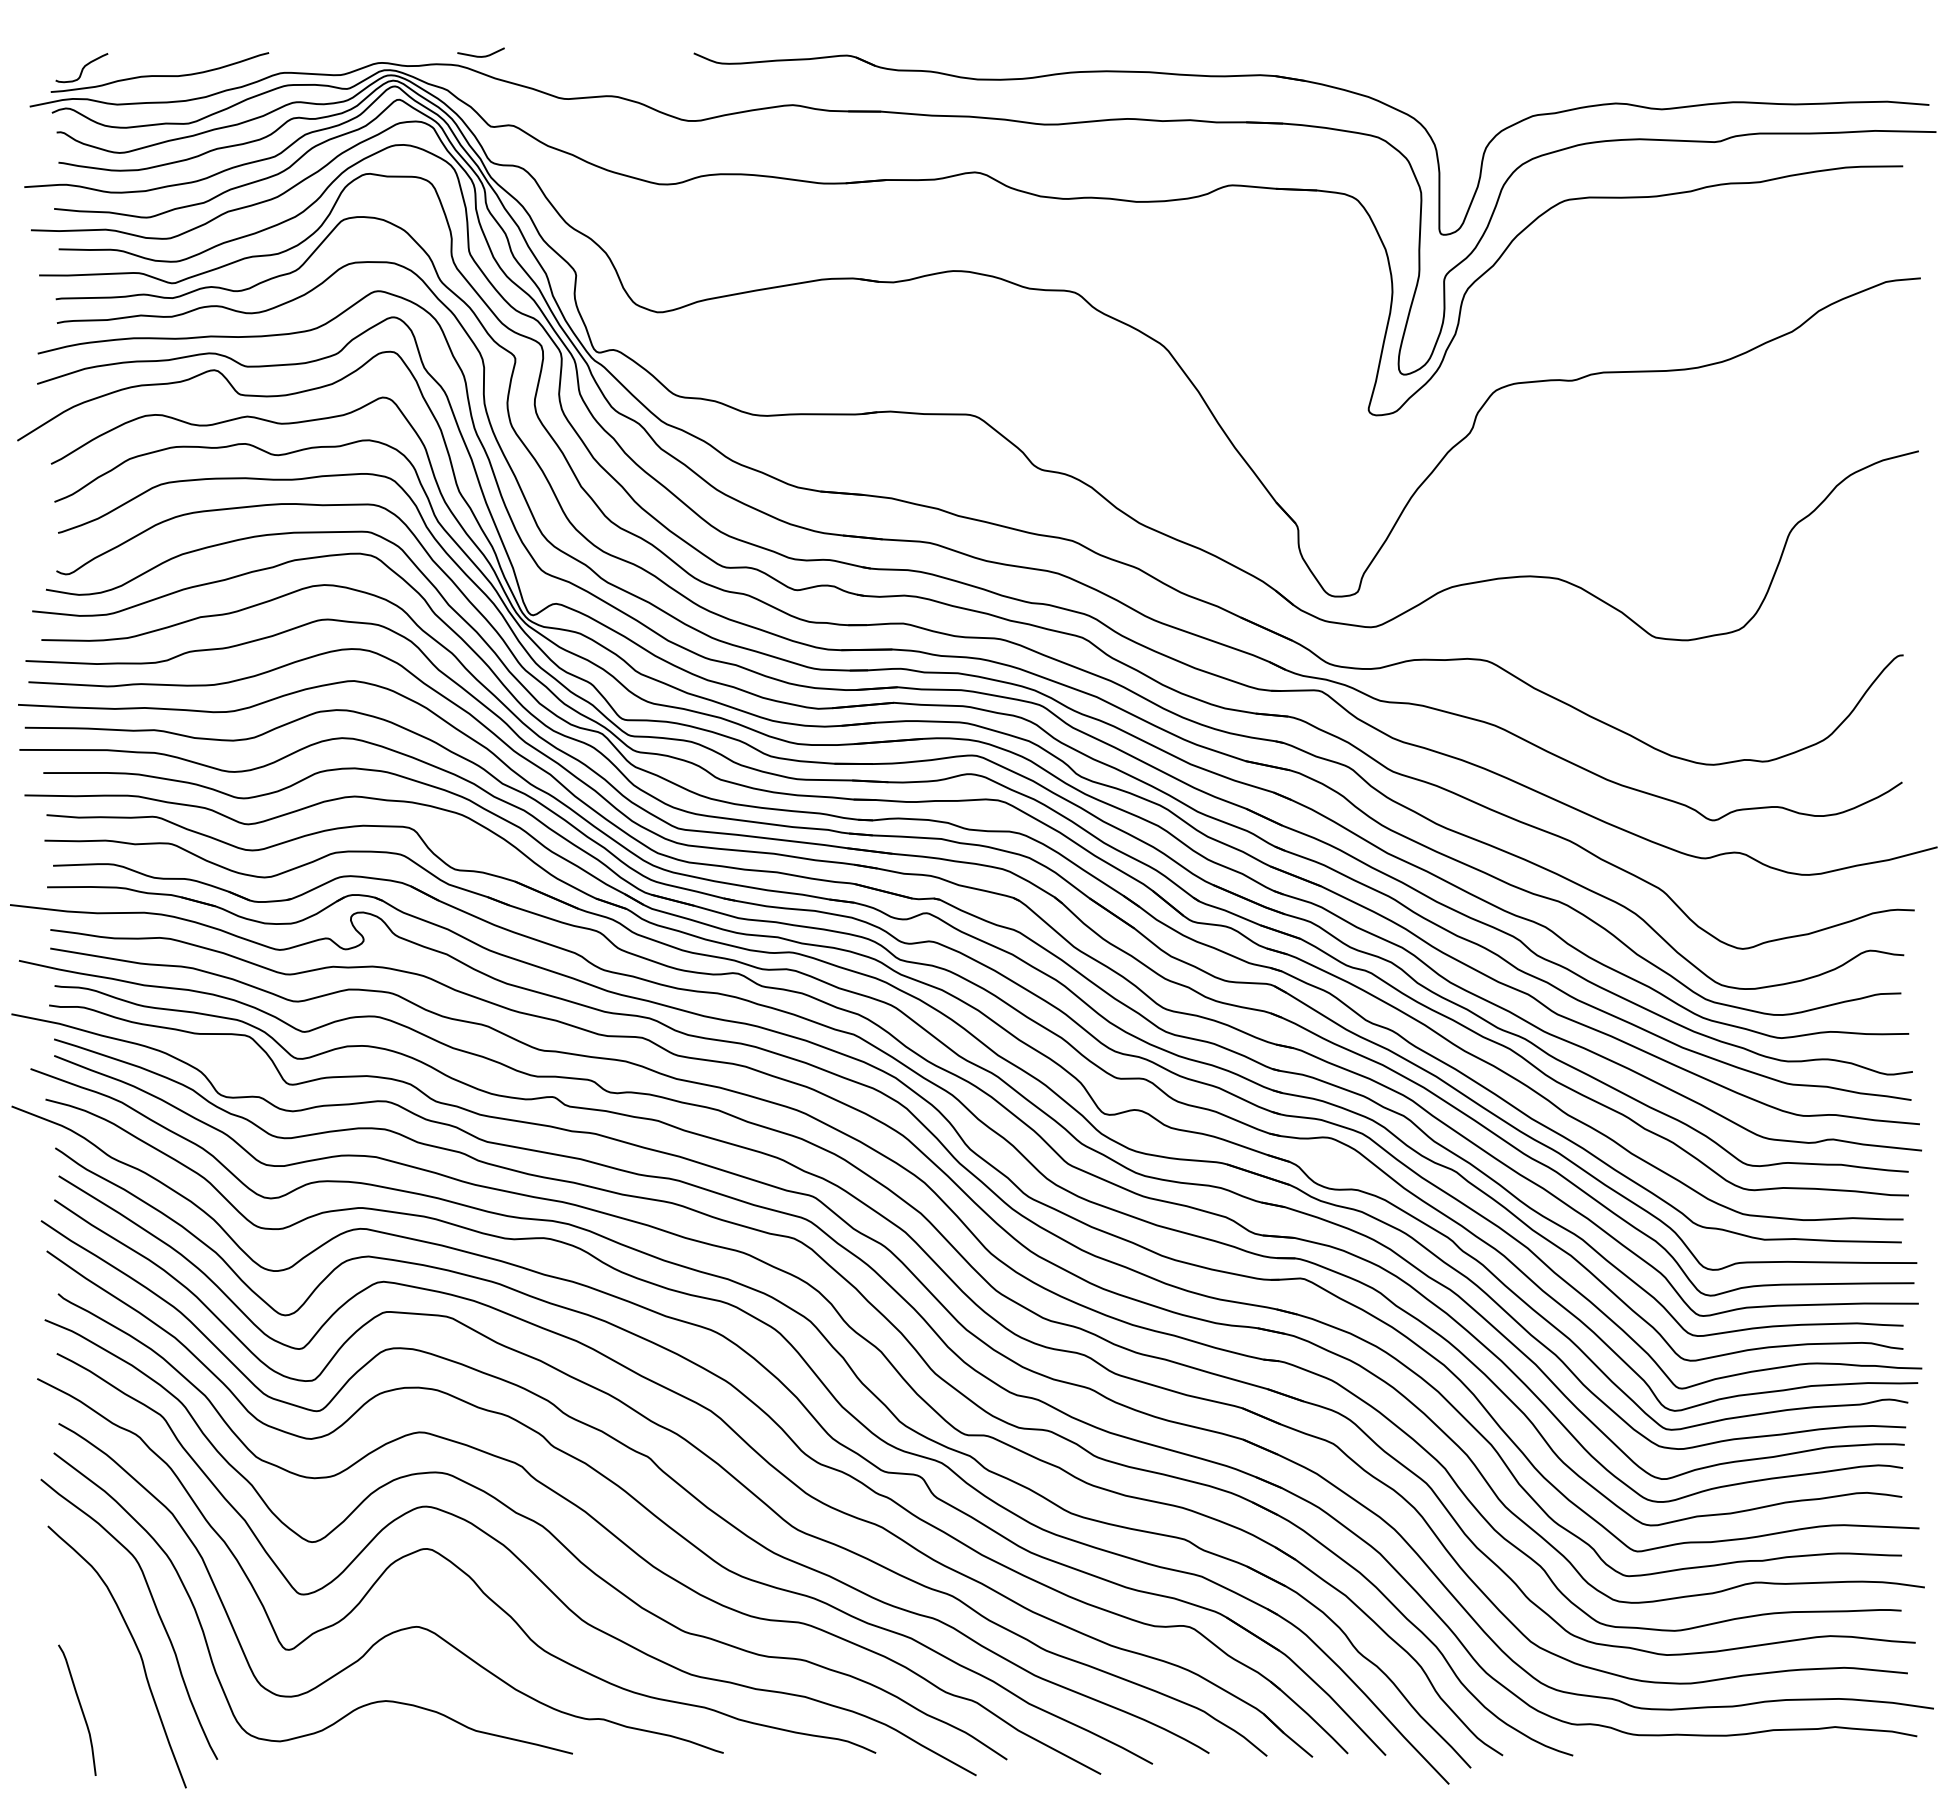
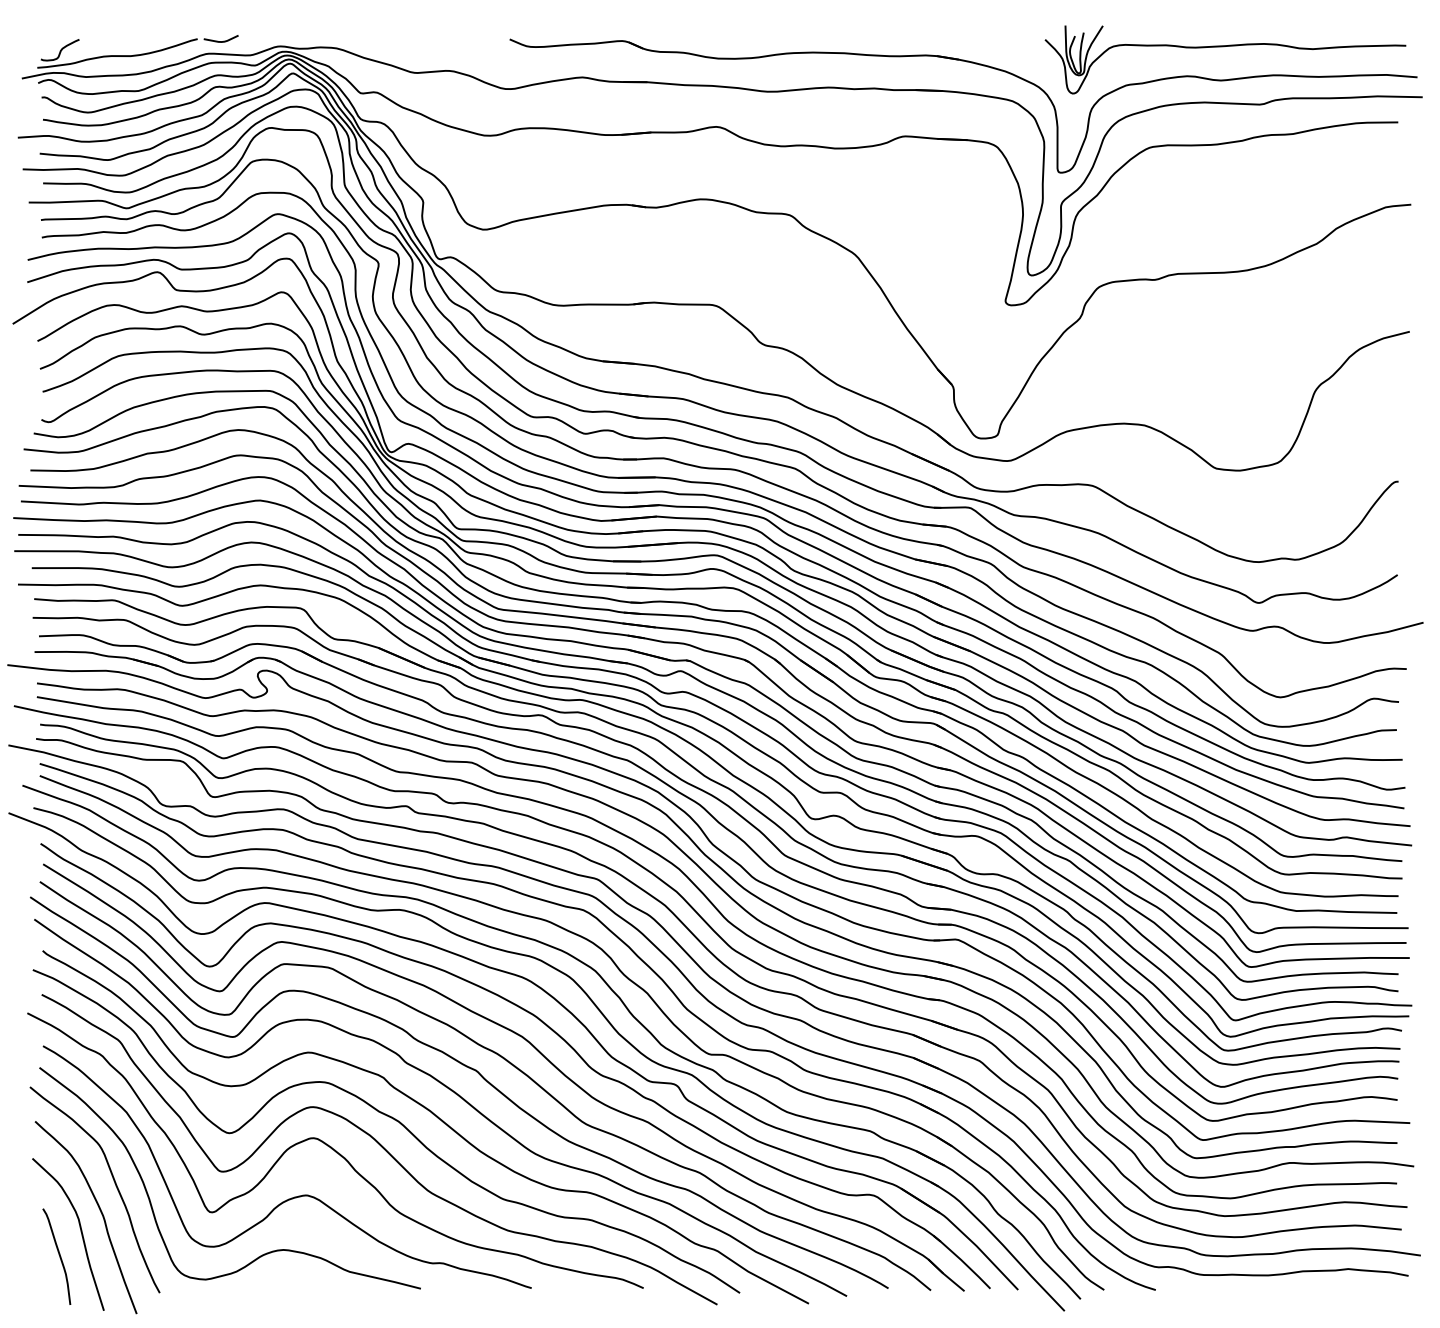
curve: (478, 55) -> (219, 40), moved
part: (1667, 63) -> (1225, 46), added
curve: (109, 1674) -> (80, 1230), added

